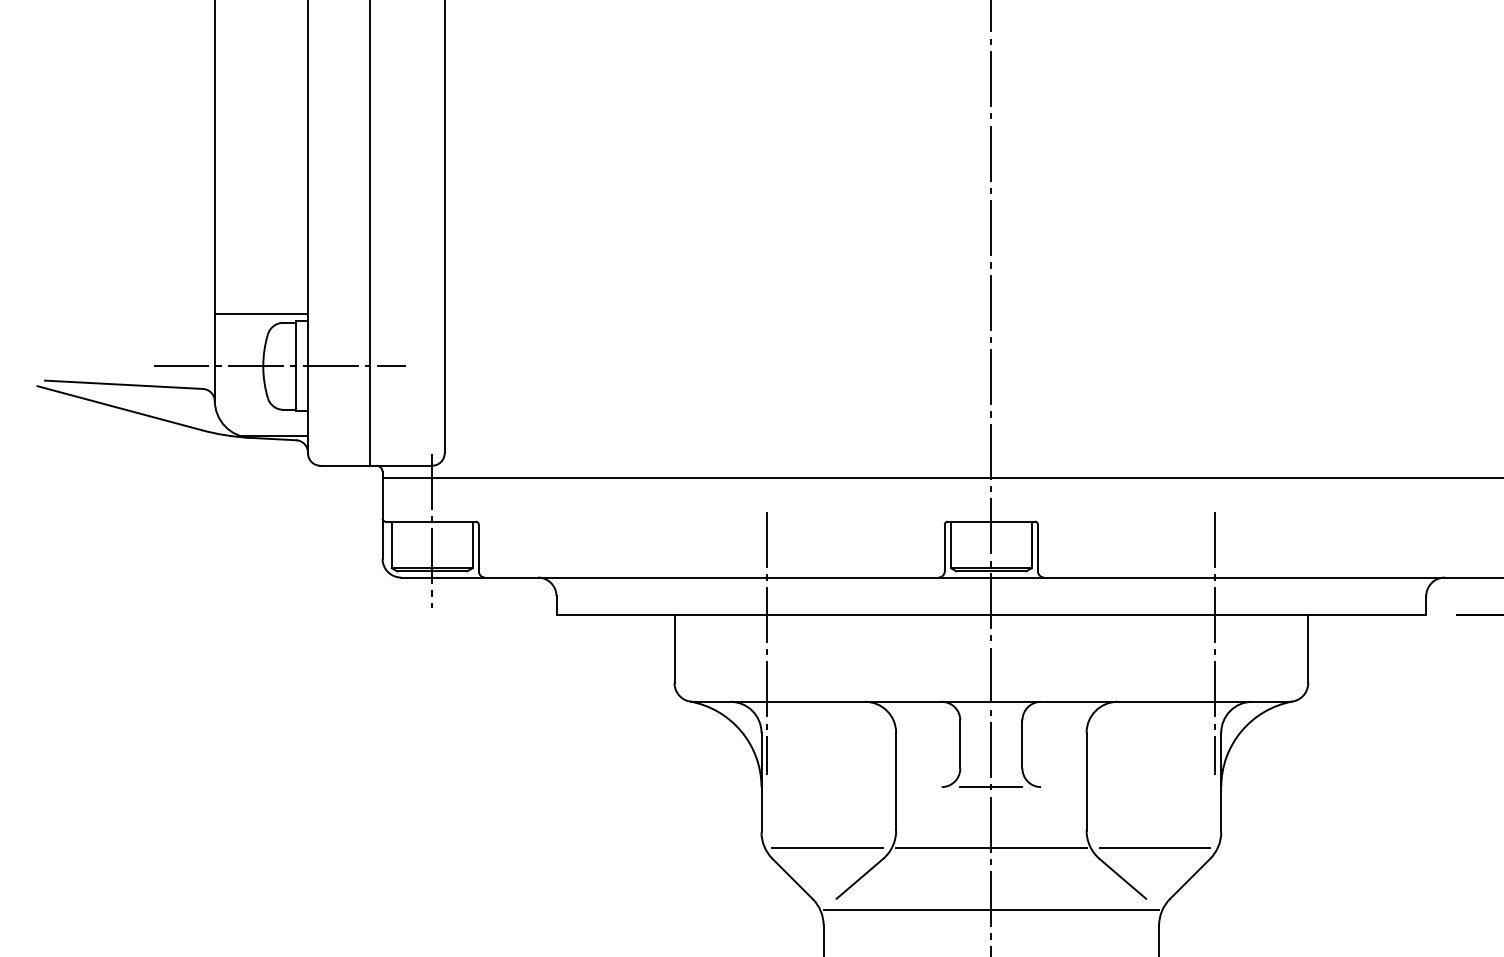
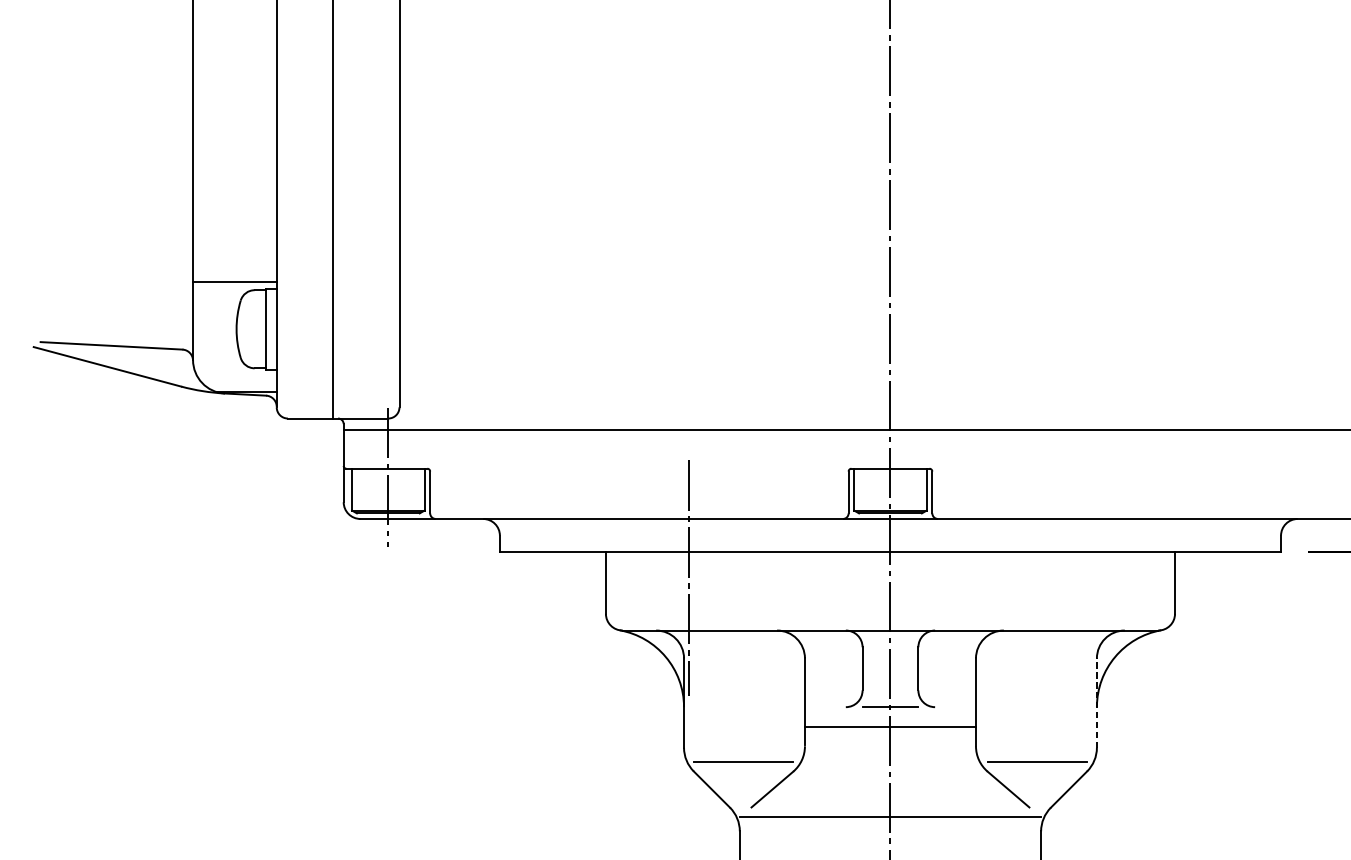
line: (279, 366) -> (251, 329), removed
line: (1215, 643) -> (1091, 578), removed
line: (1221, 782) -> (1097, 703), solid -> dashed
line: (991, 847) -> (890, 726), moved

